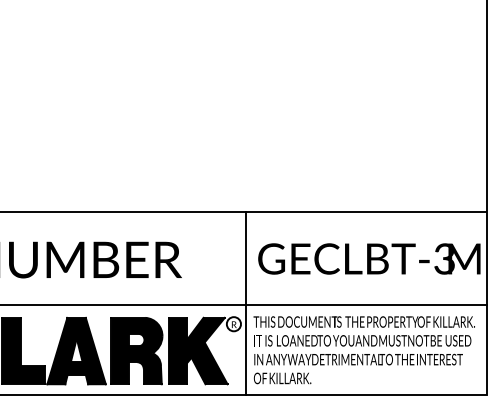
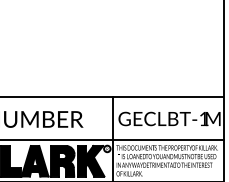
text: (443, 257) -> (203, 118), GECLBT-3 -> GECLBT-1

